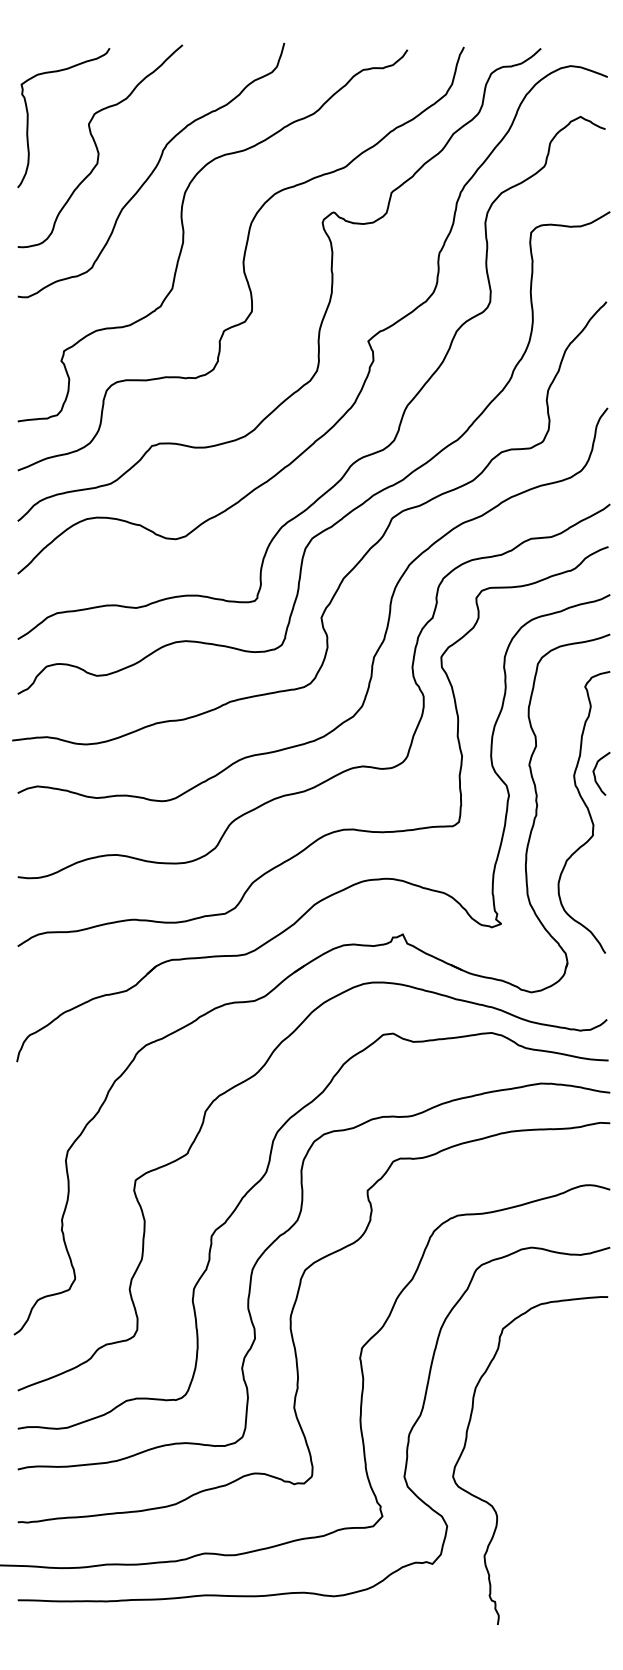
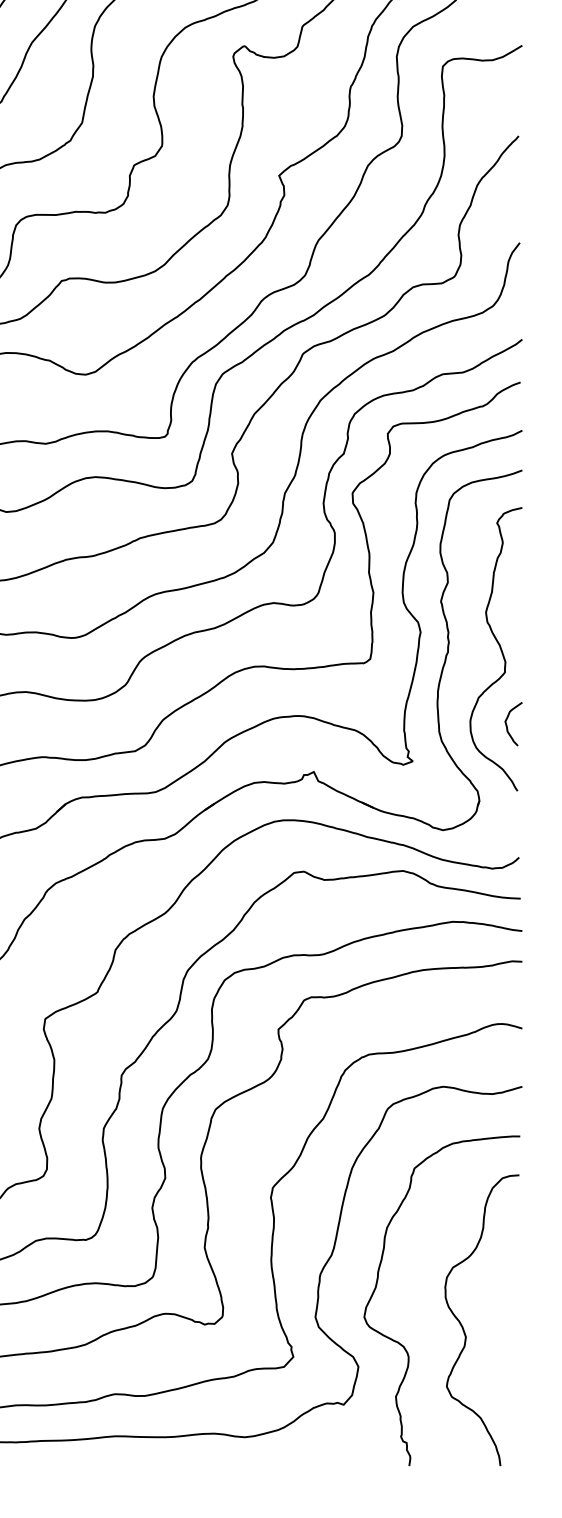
curve: (595, 774) -> (507, 724), moved
curve: (552, 1488) -> (464, 1328), added

